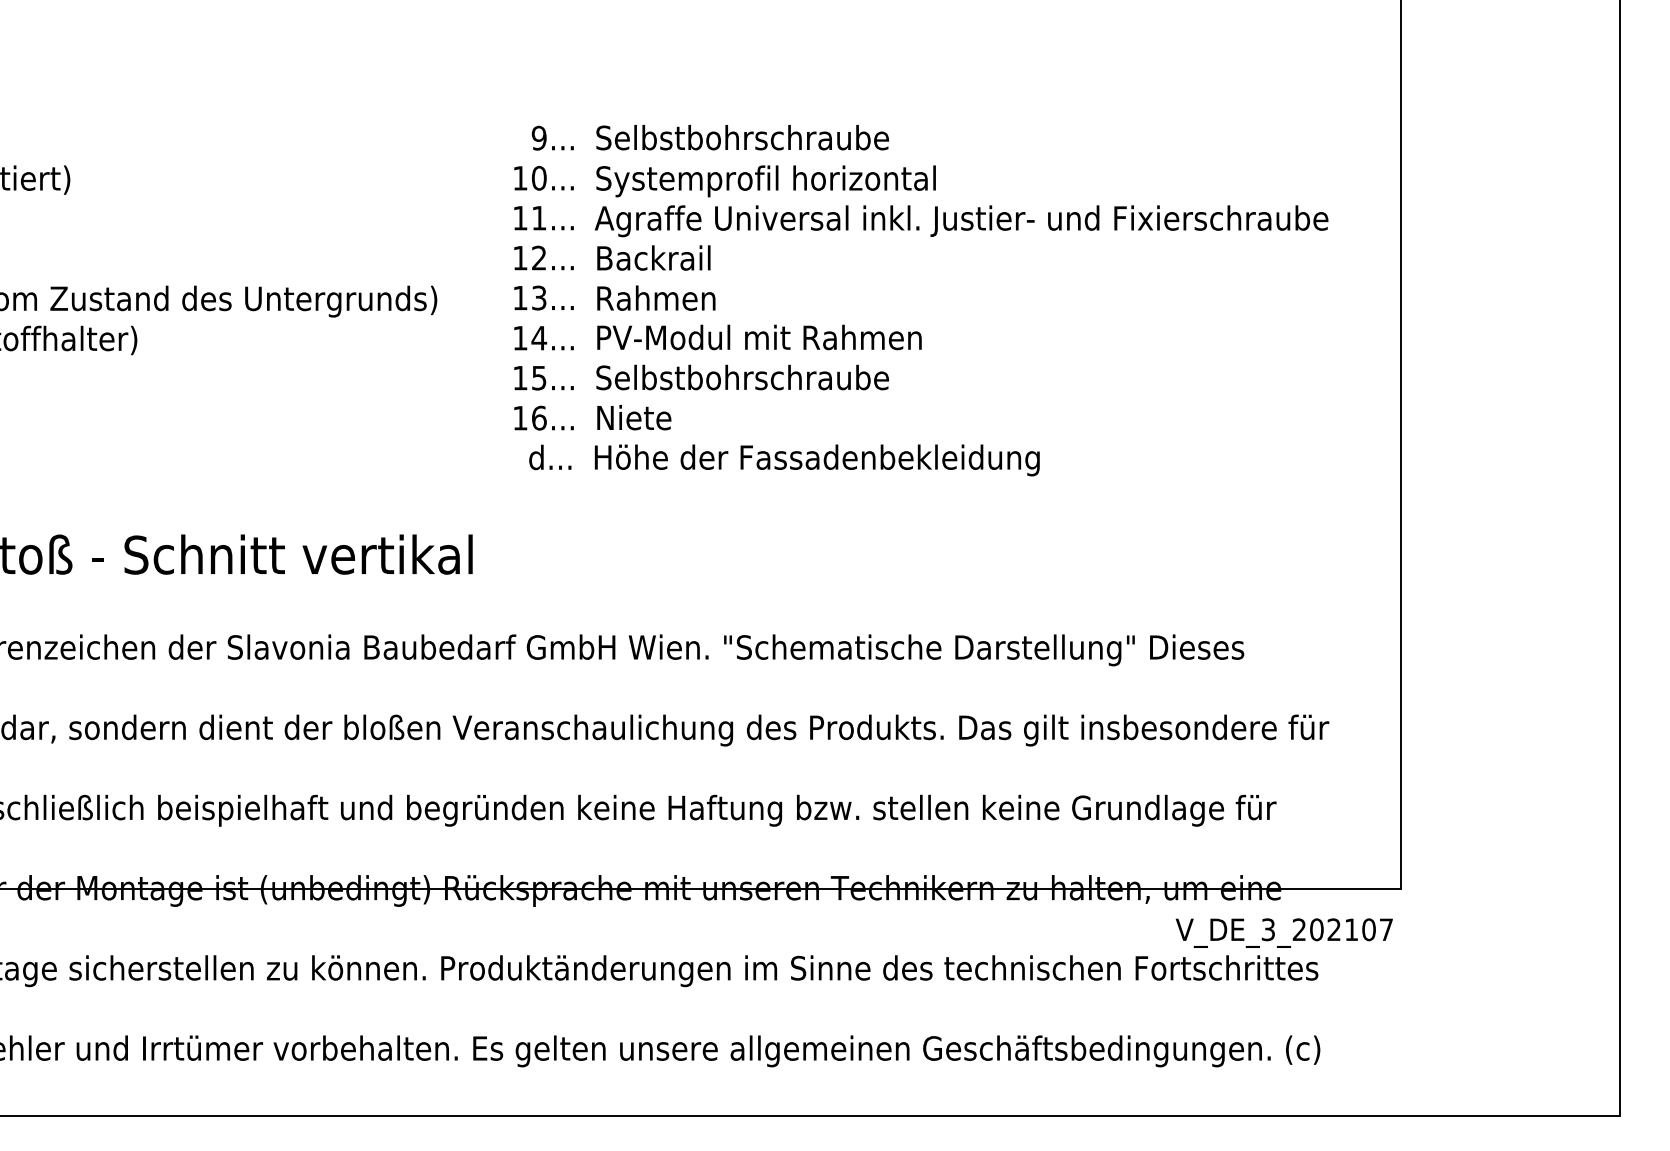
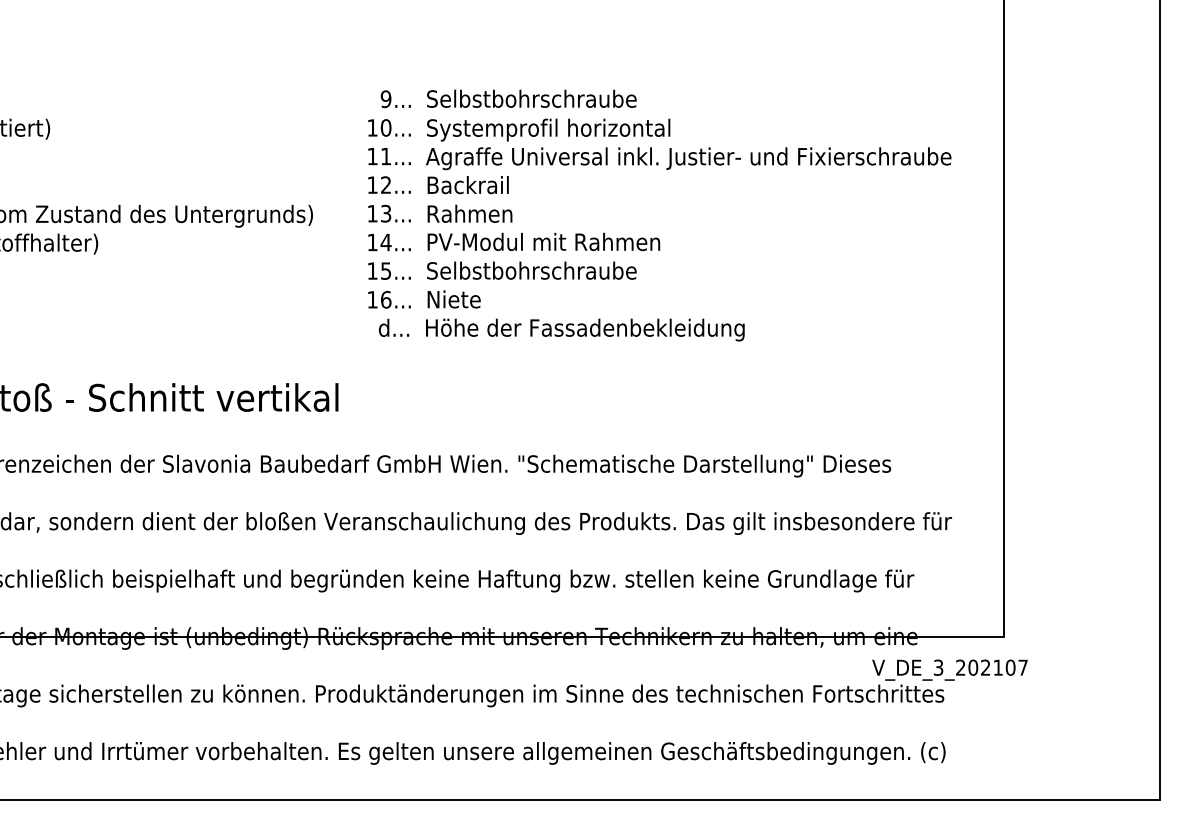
text: (1283, 932) -> (949, 669), moved

